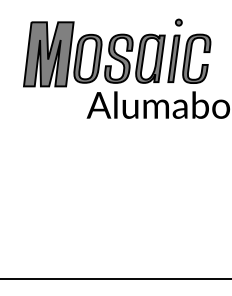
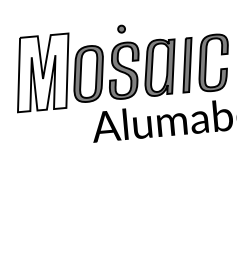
part: (178, 22) -> (121, 29), moved
fill: (48, 54) -> (42, 73), removed

